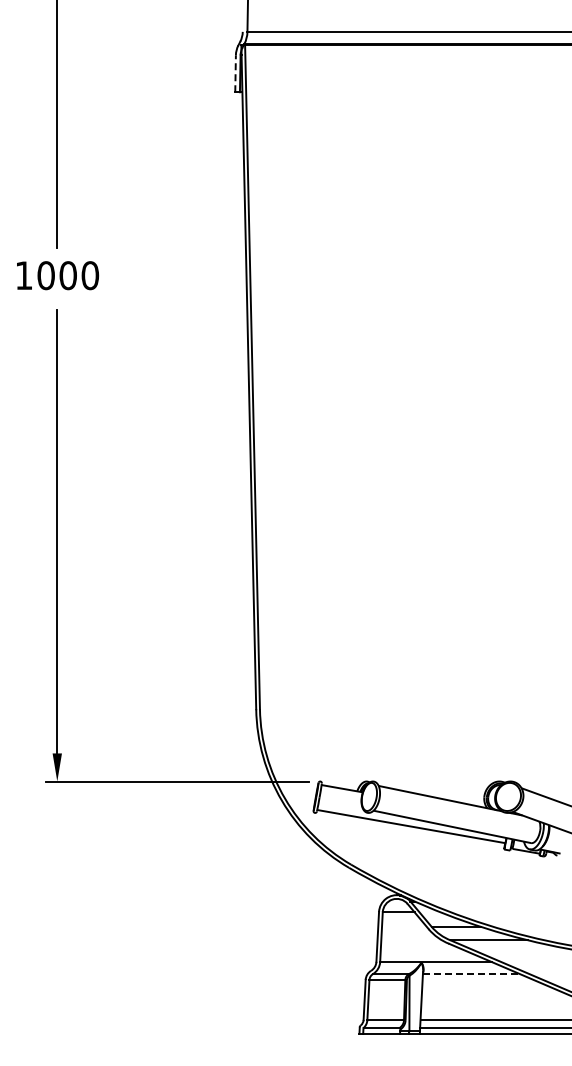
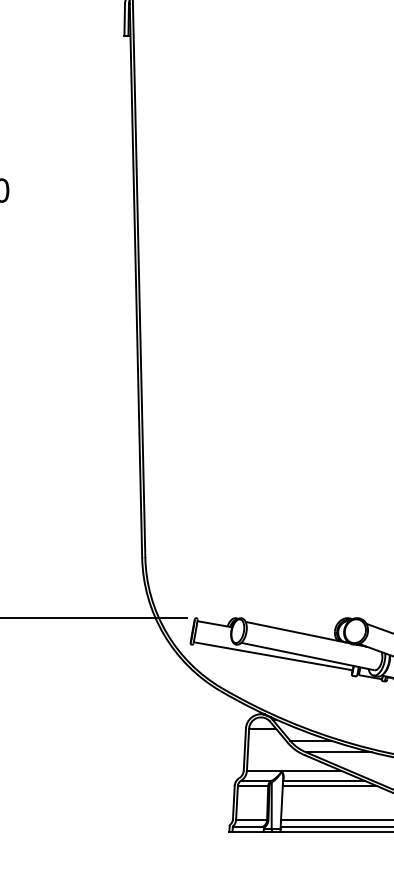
line: (235, 73) -> (124, 19), dashed -> solid
line: (471, 974) -> (324, 781), dashed -> solid
line: (477, 980) -> (329, 786), added

